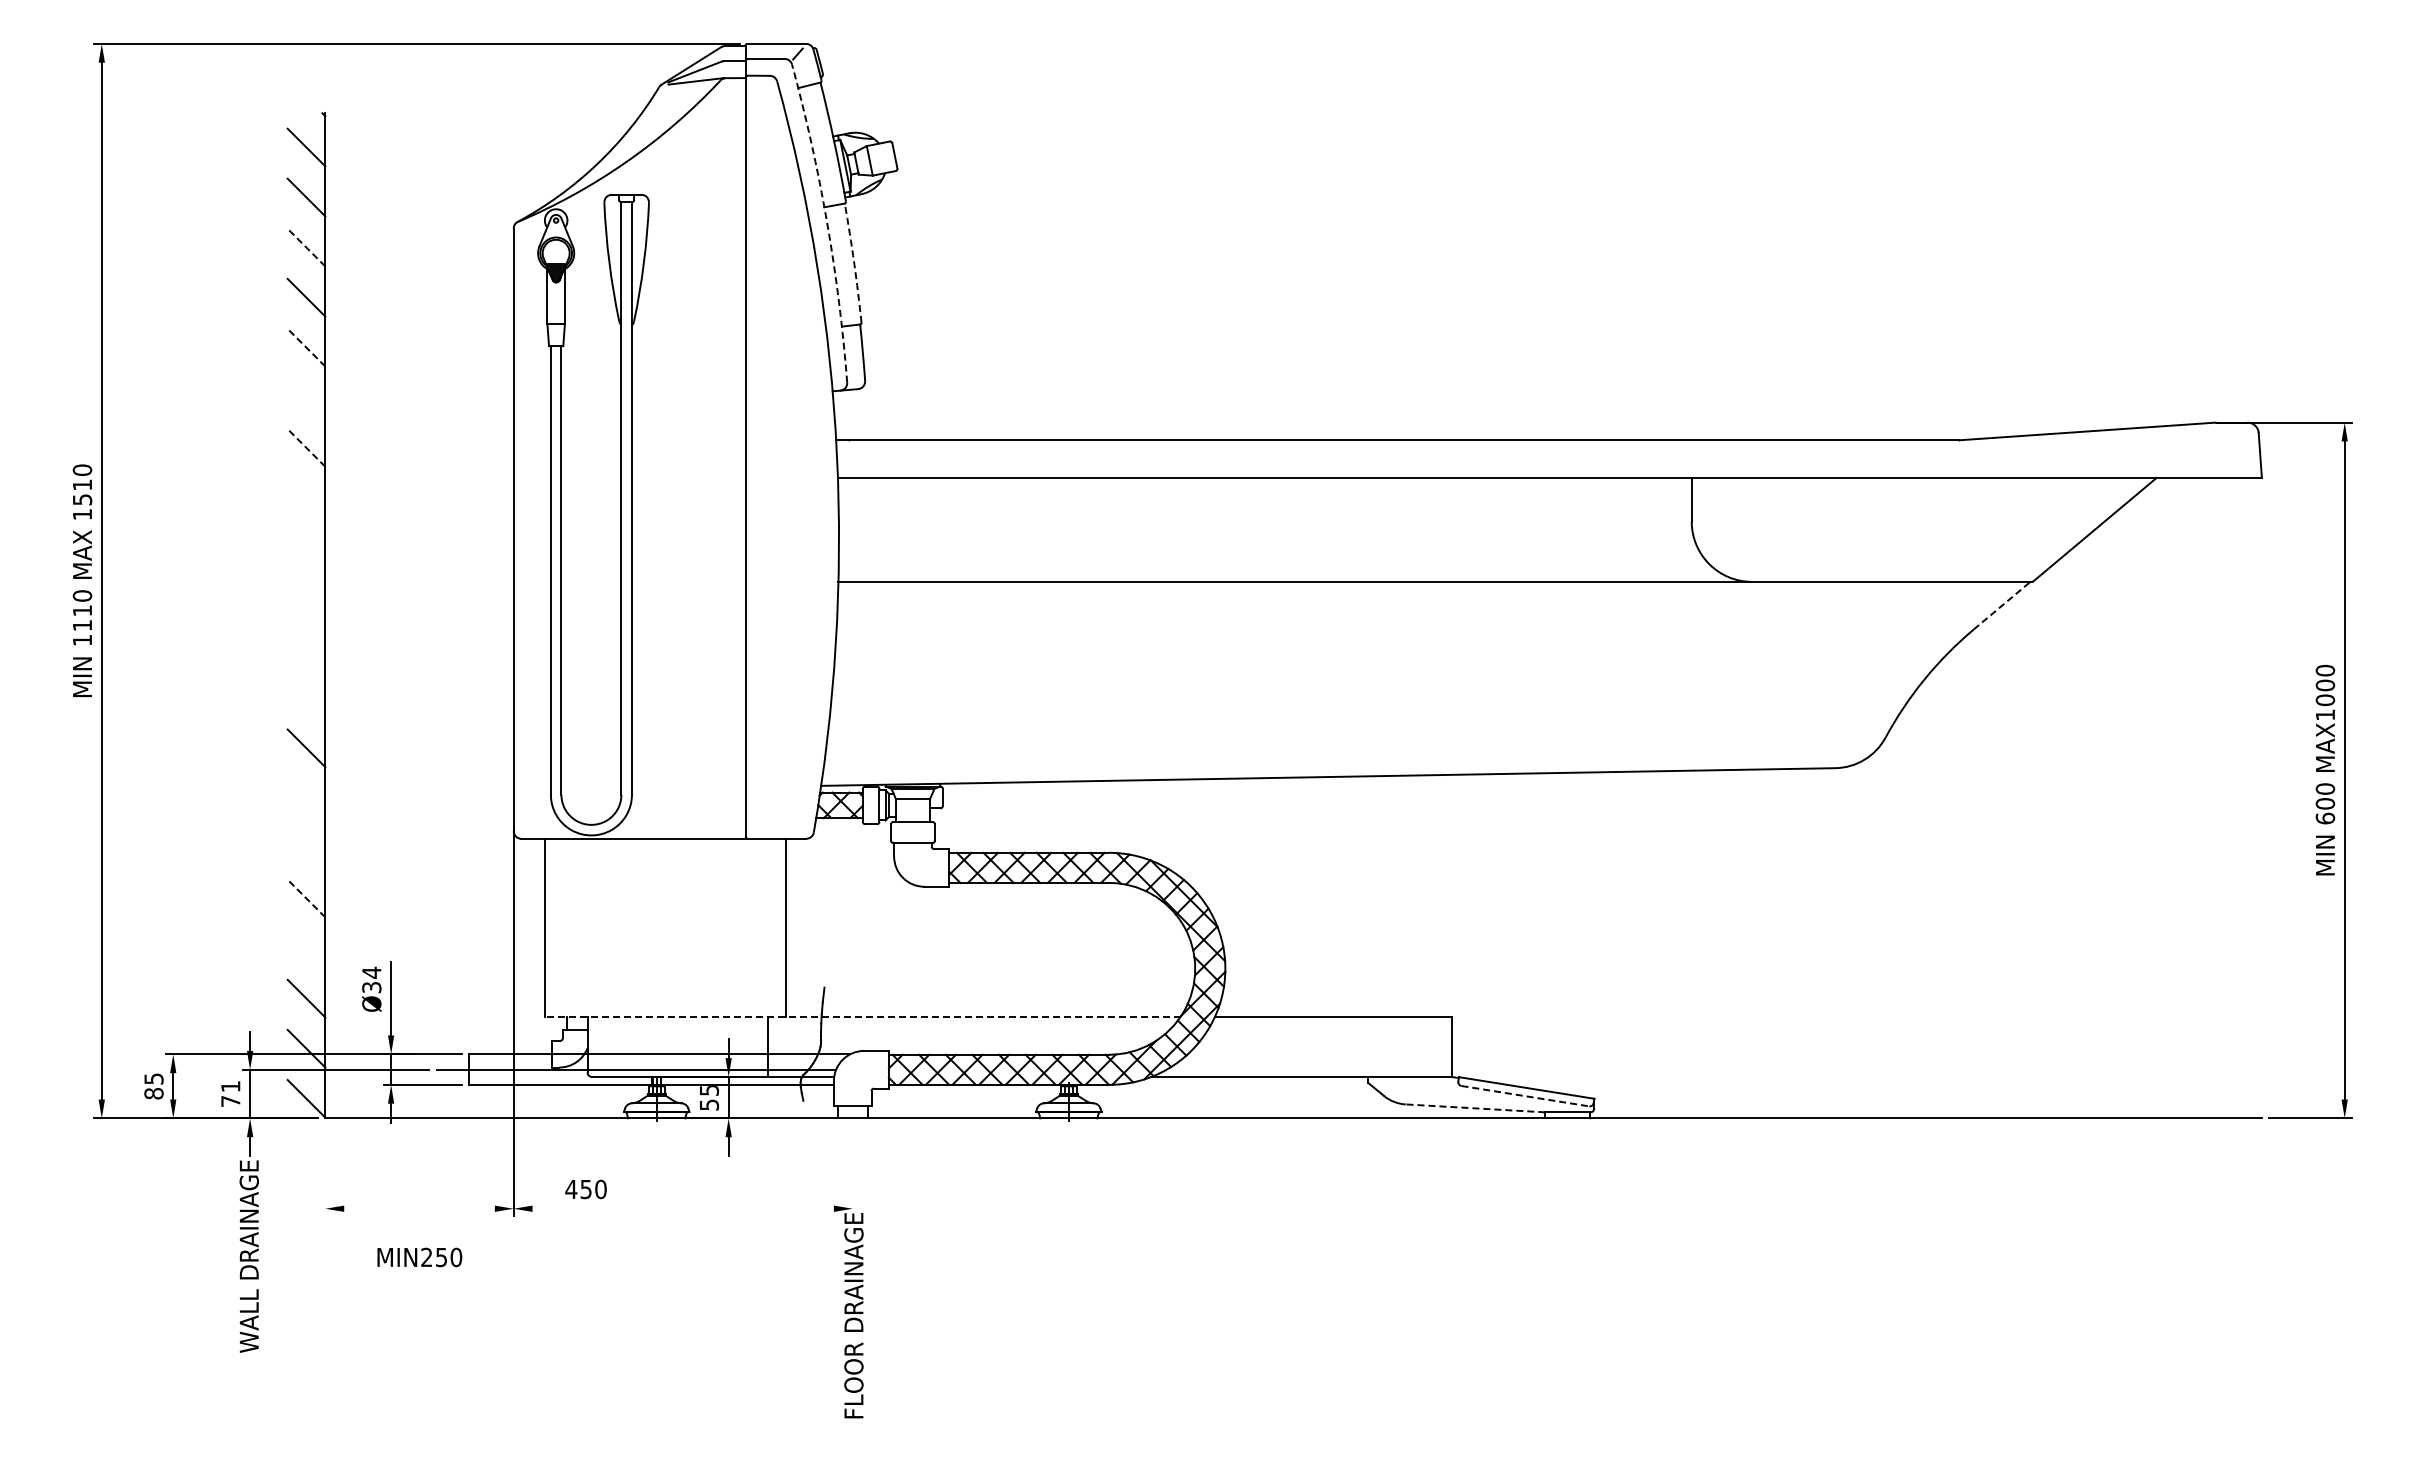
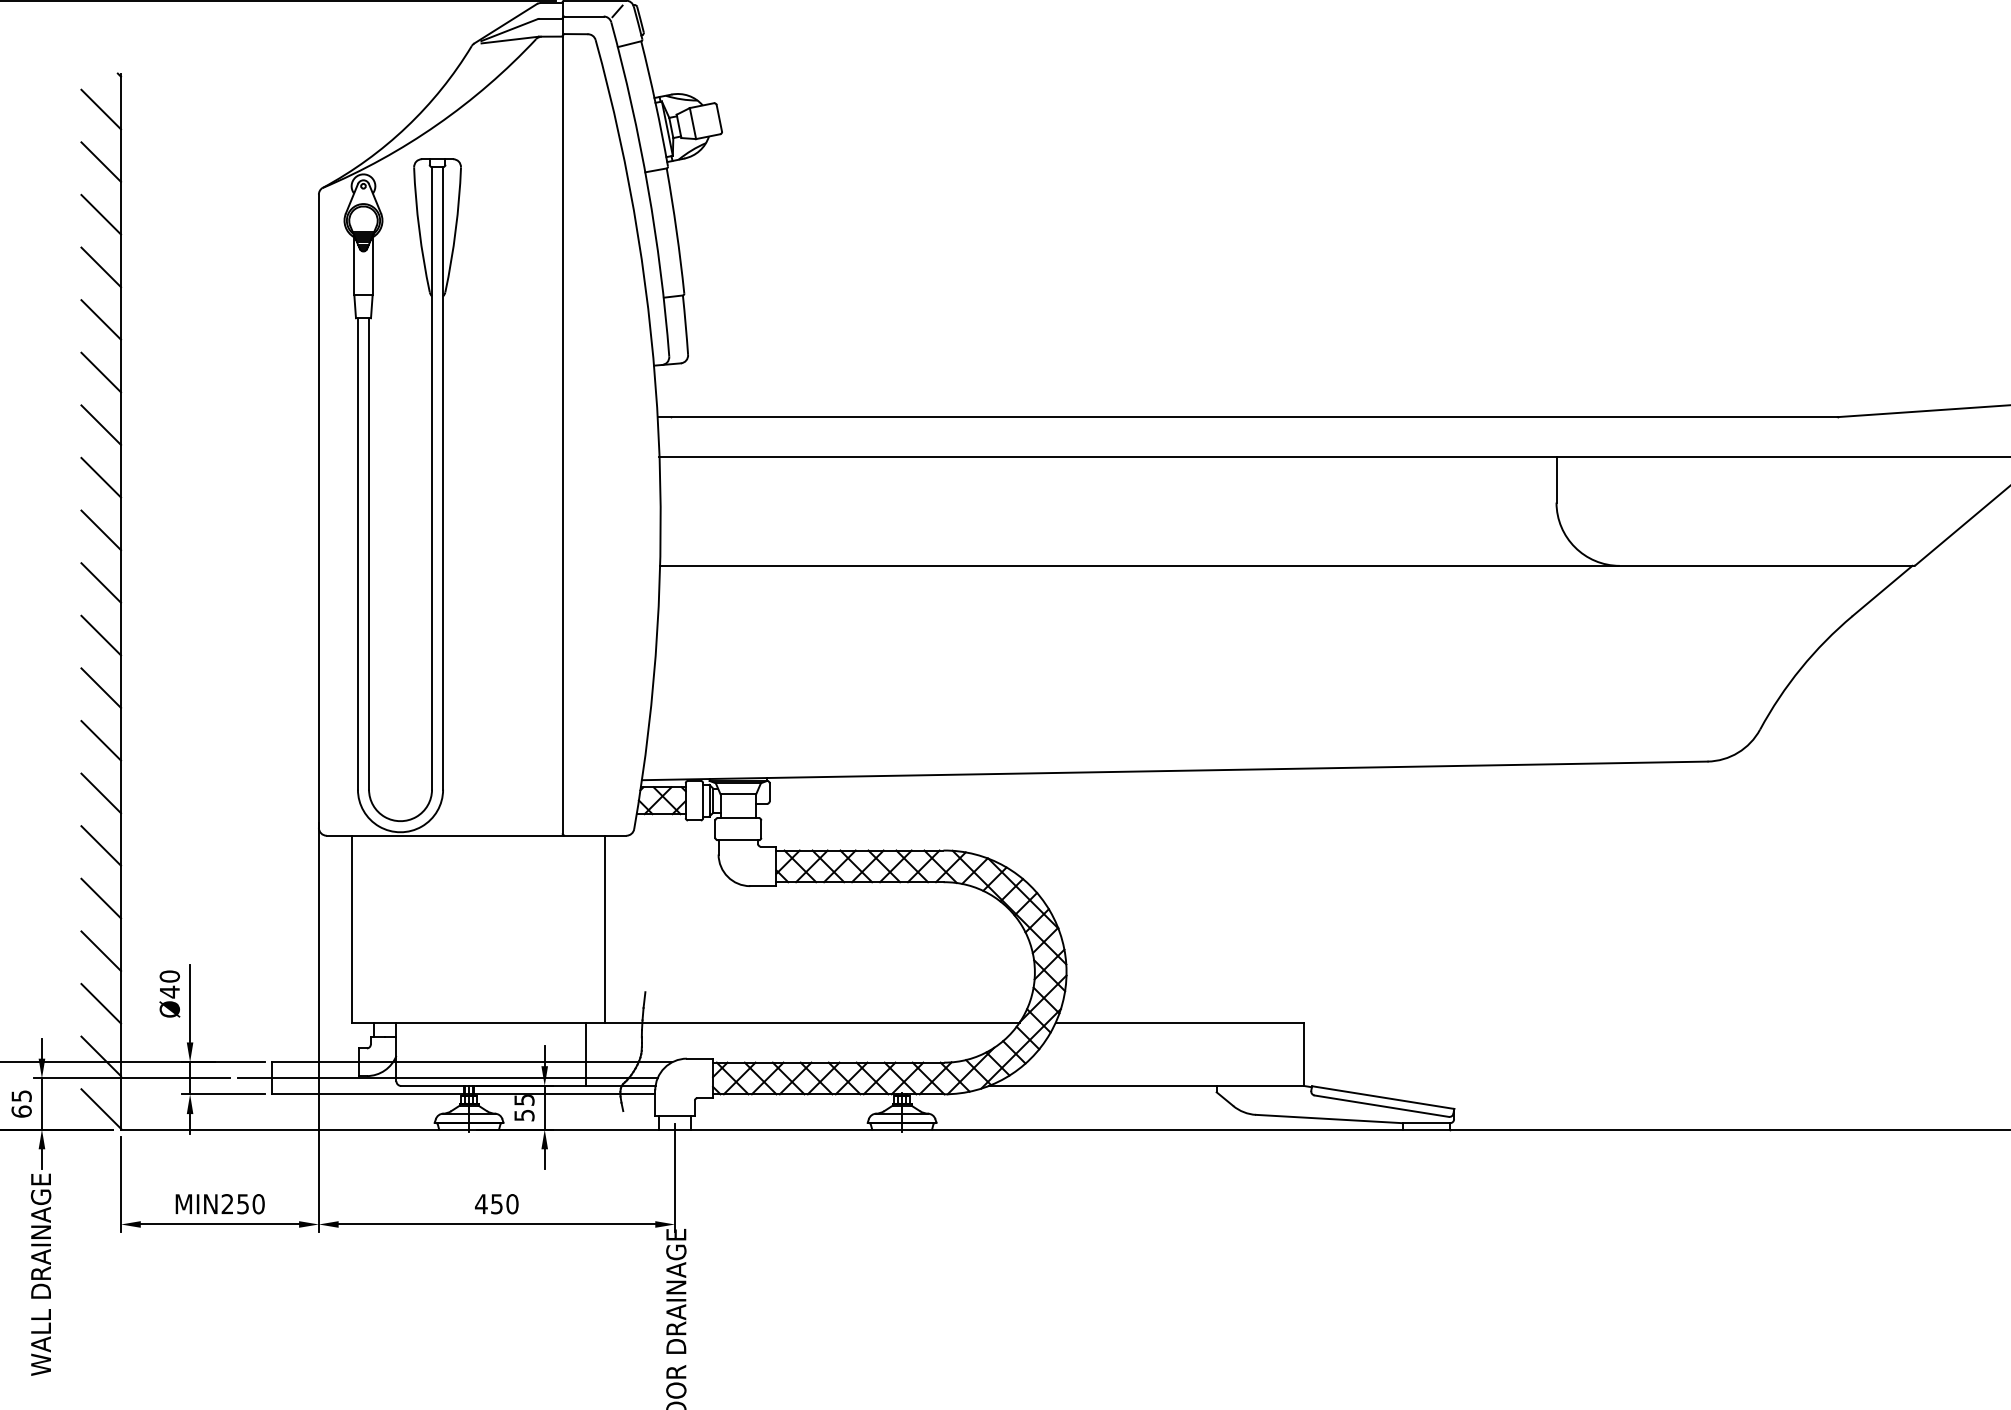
arc: (827, 222) -> (648, 188), dashed -> solid
line: (306, 247) -> (101, 214), dashed -> solid
arc: (854, 263) -> (676, 231), dashed -> solid
line: (306, 347) -> (101, 319), dashed -> solid
line: (306, 397) -> (101, 372), added
line: (306, 447) -> (101, 424), dashed -> solid
line: (306, 497) -> (101, 477), added
line: (306, 547) -> (101, 529), added
line: (306, 597) -> (101, 582), added
line: (2002, 605) -> (1883, 590), dashed -> solid
line: (306, 648) -> (101, 635), added
line: (306, 698) -> (101, 688), added
line: (306, 798) -> (101, 793), added
line: (306, 848) -> (101, 845), added
line: (306, 898) -> (101, 898), dashed -> solid
line: (306, 948) -> (101, 951), added
text: (371, 979) -> (169, 983), Ø34 -> Ø40
line: (862, 1016) -> (685, 1022), dashed -> solid
text: (230, 1094) -> (21, 1104), 71 -> 65
line: (1525, 1096) -> (1381, 1106), dashed -> solid
line: (1475, 1108) -> (1329, 1119), dashed -> solid
line: (852, 1164) -> (674, 1177), added
line: (325, 1170) -> (121, 1184), added
text: (585, 1189) -> (496, 1204), moved
line: (419, 1208) -> (219, 1224), added
line: (682, 1208) -> (496, 1224), added
text: (419, 1257) -> (219, 1204), moved

